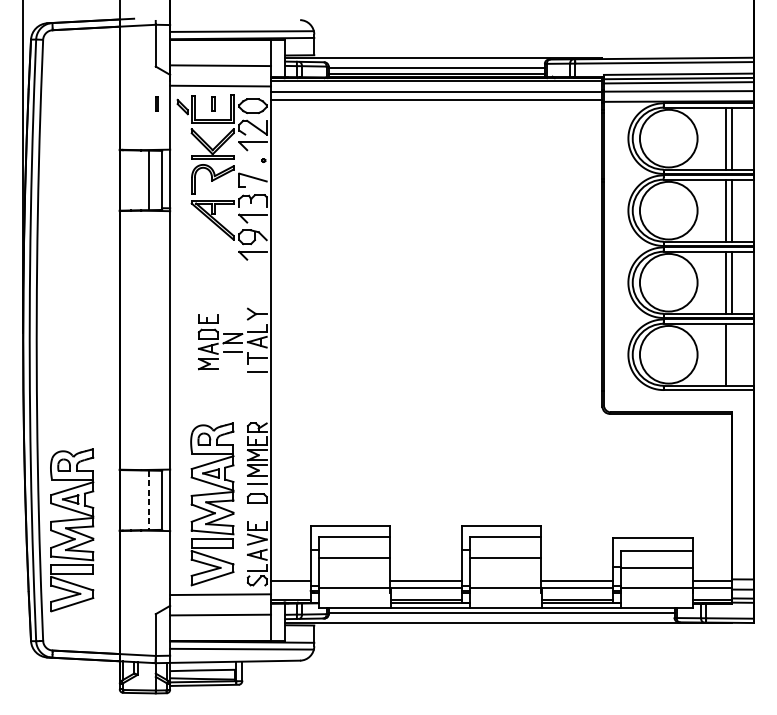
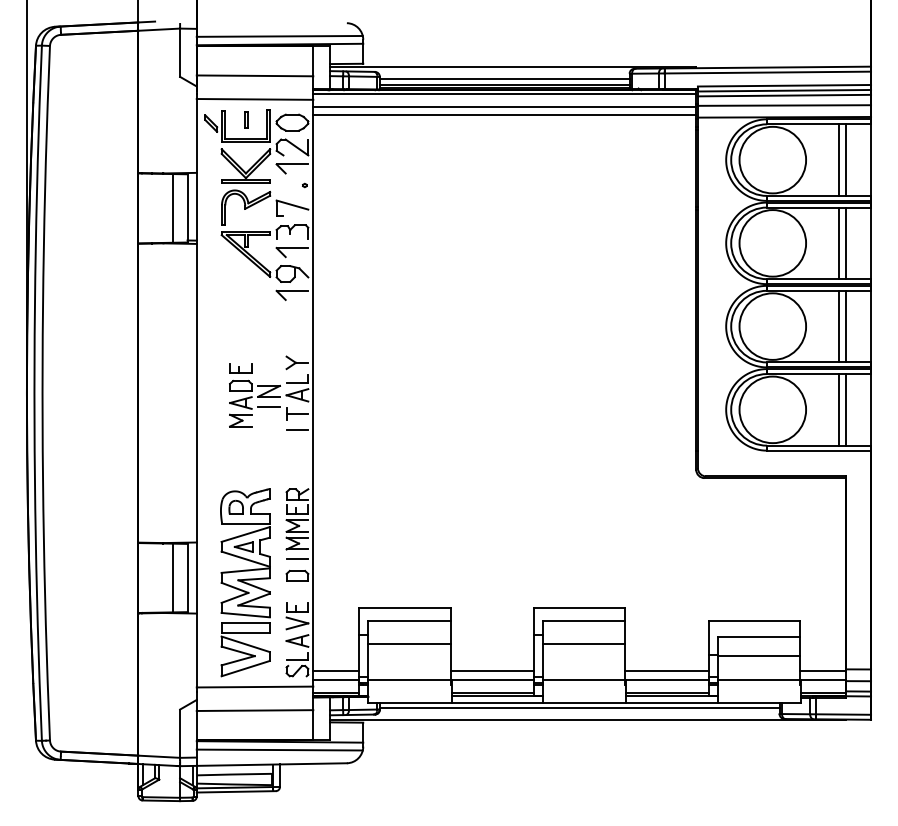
part: (156, 103) -> (181, 119), removed
line: (732, 354) -> (846, 409), added
line: (149, 500) -> (172, 578), dashed -> solid
part: (72, 530) -> (83, 612), removed
line: (291, 588) -> (336, 679), added

